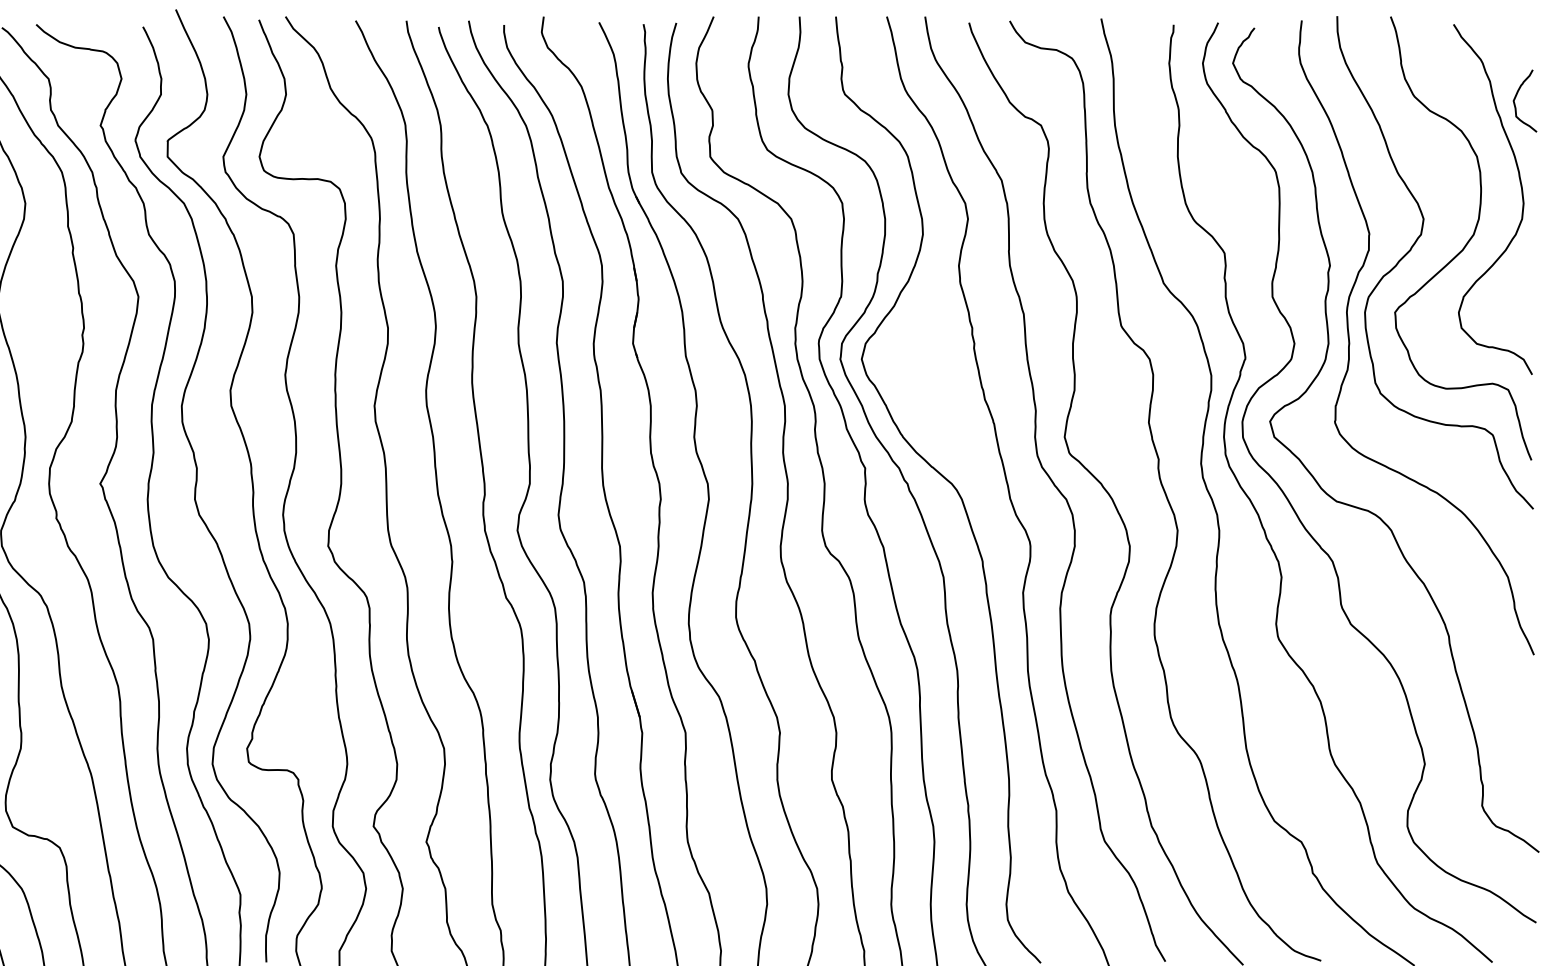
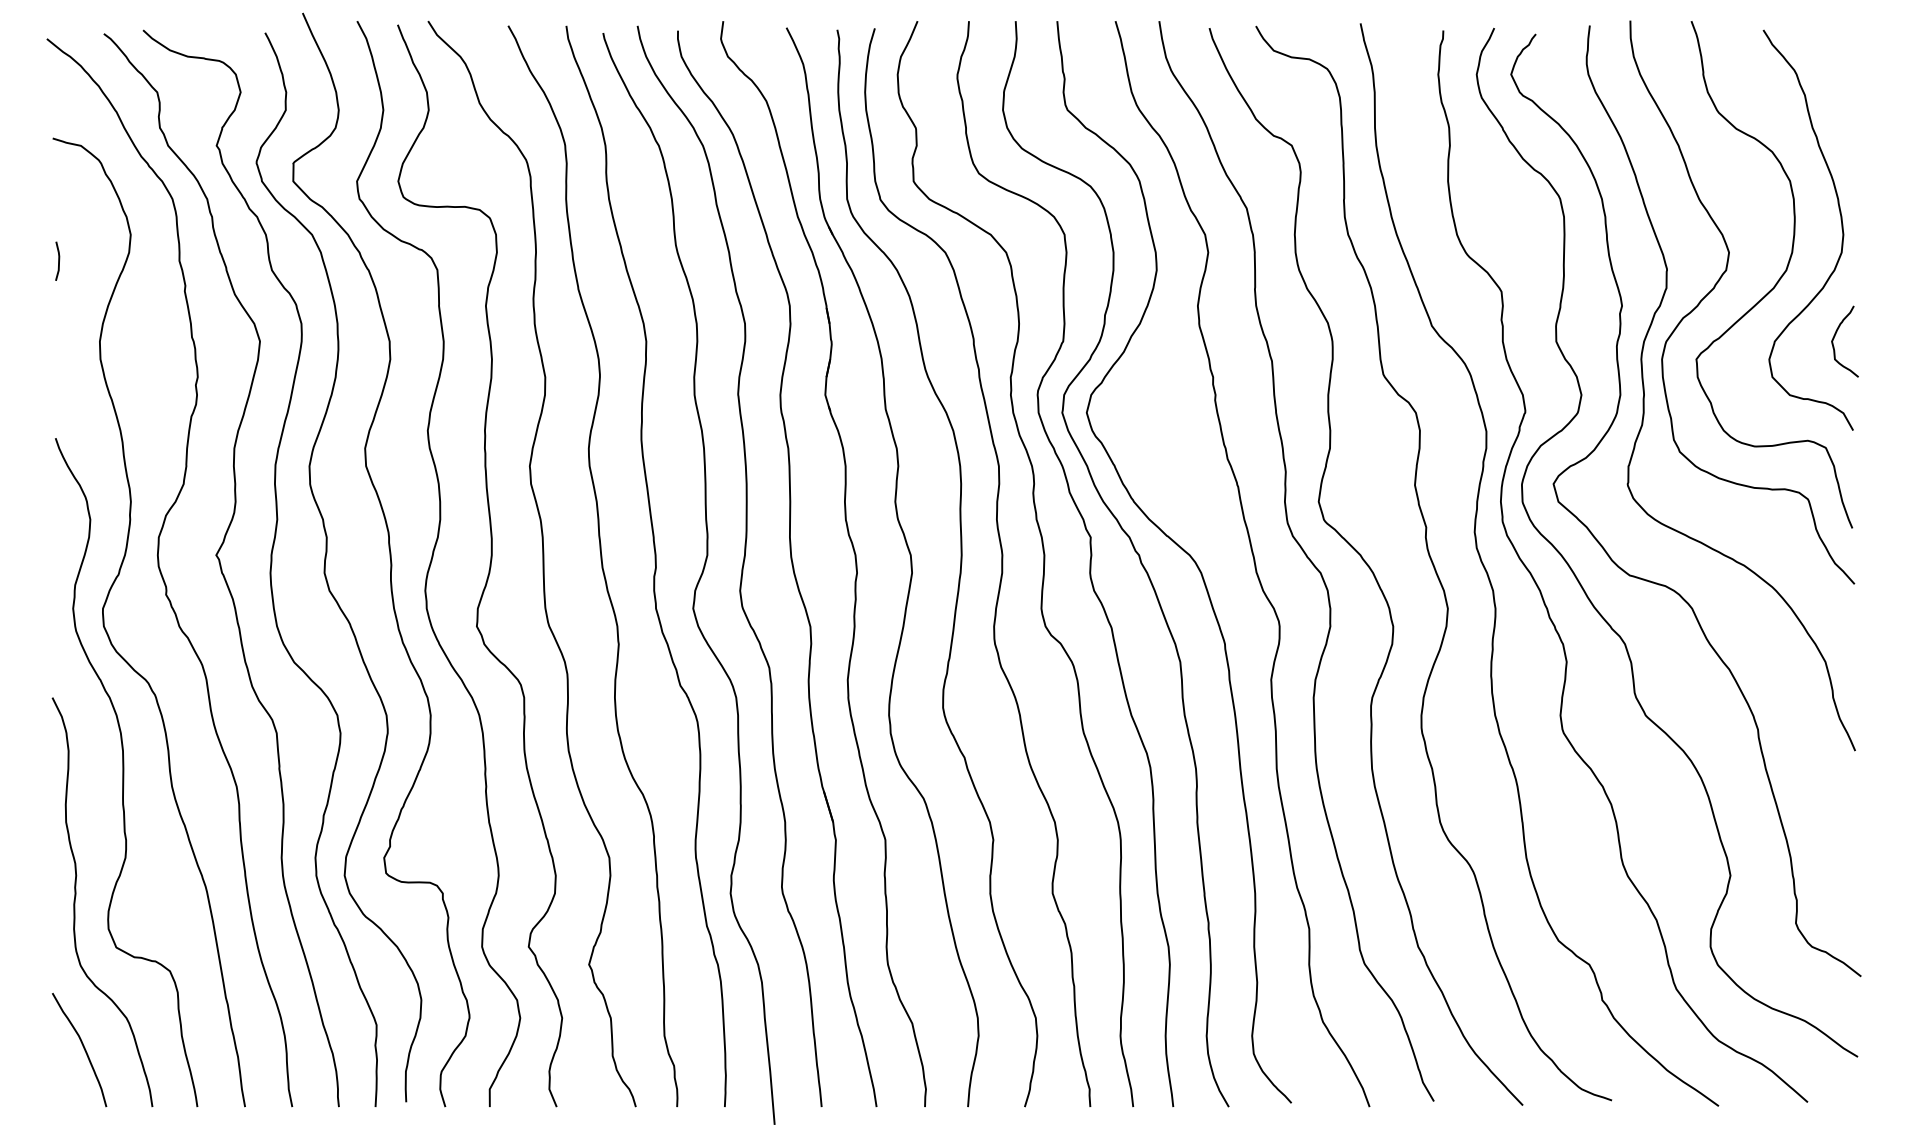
curve: (1516, 96) -> (1835, 336), moved

